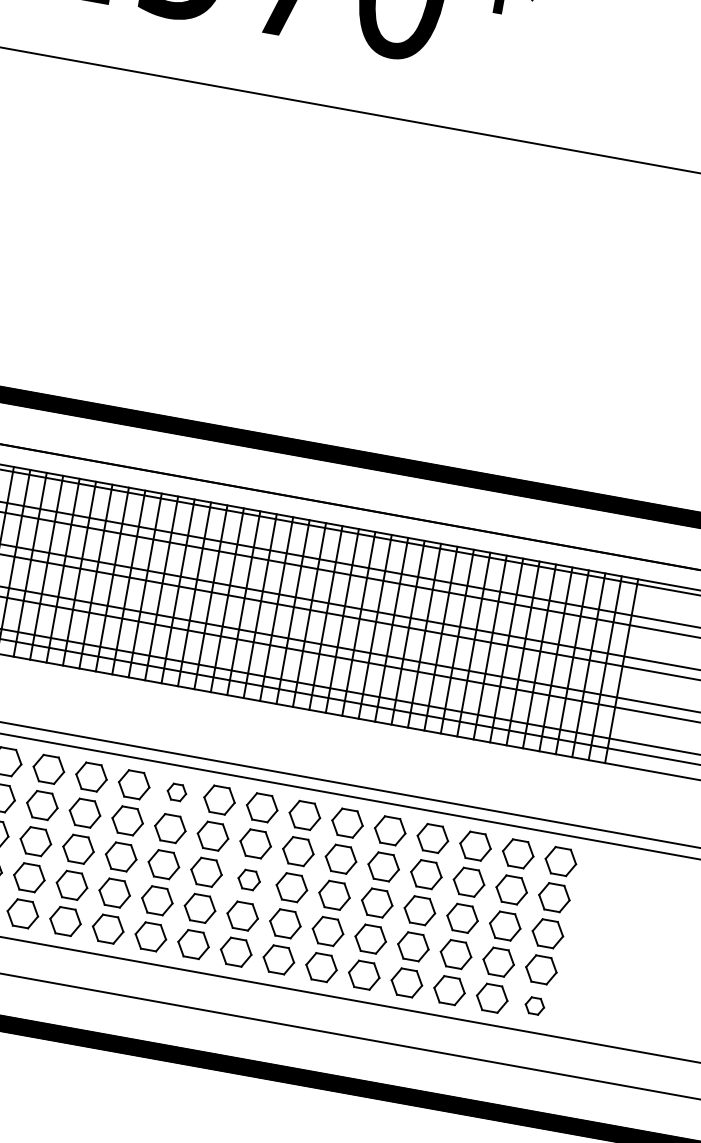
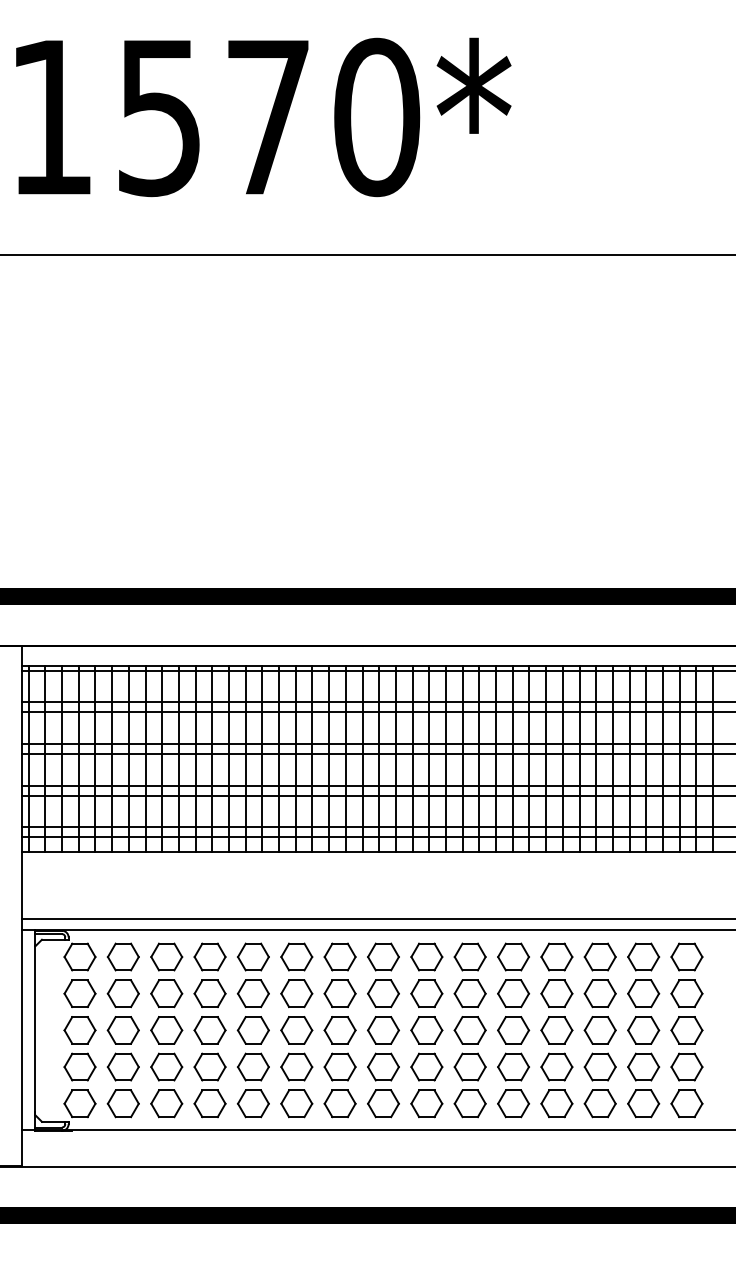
part: (176, 791) -> (296, 956), size x1.67
part: (249, 880) -> (383, 1030), size x1.43
part: (534, 1005) -> (686, 1103), size x1.67

